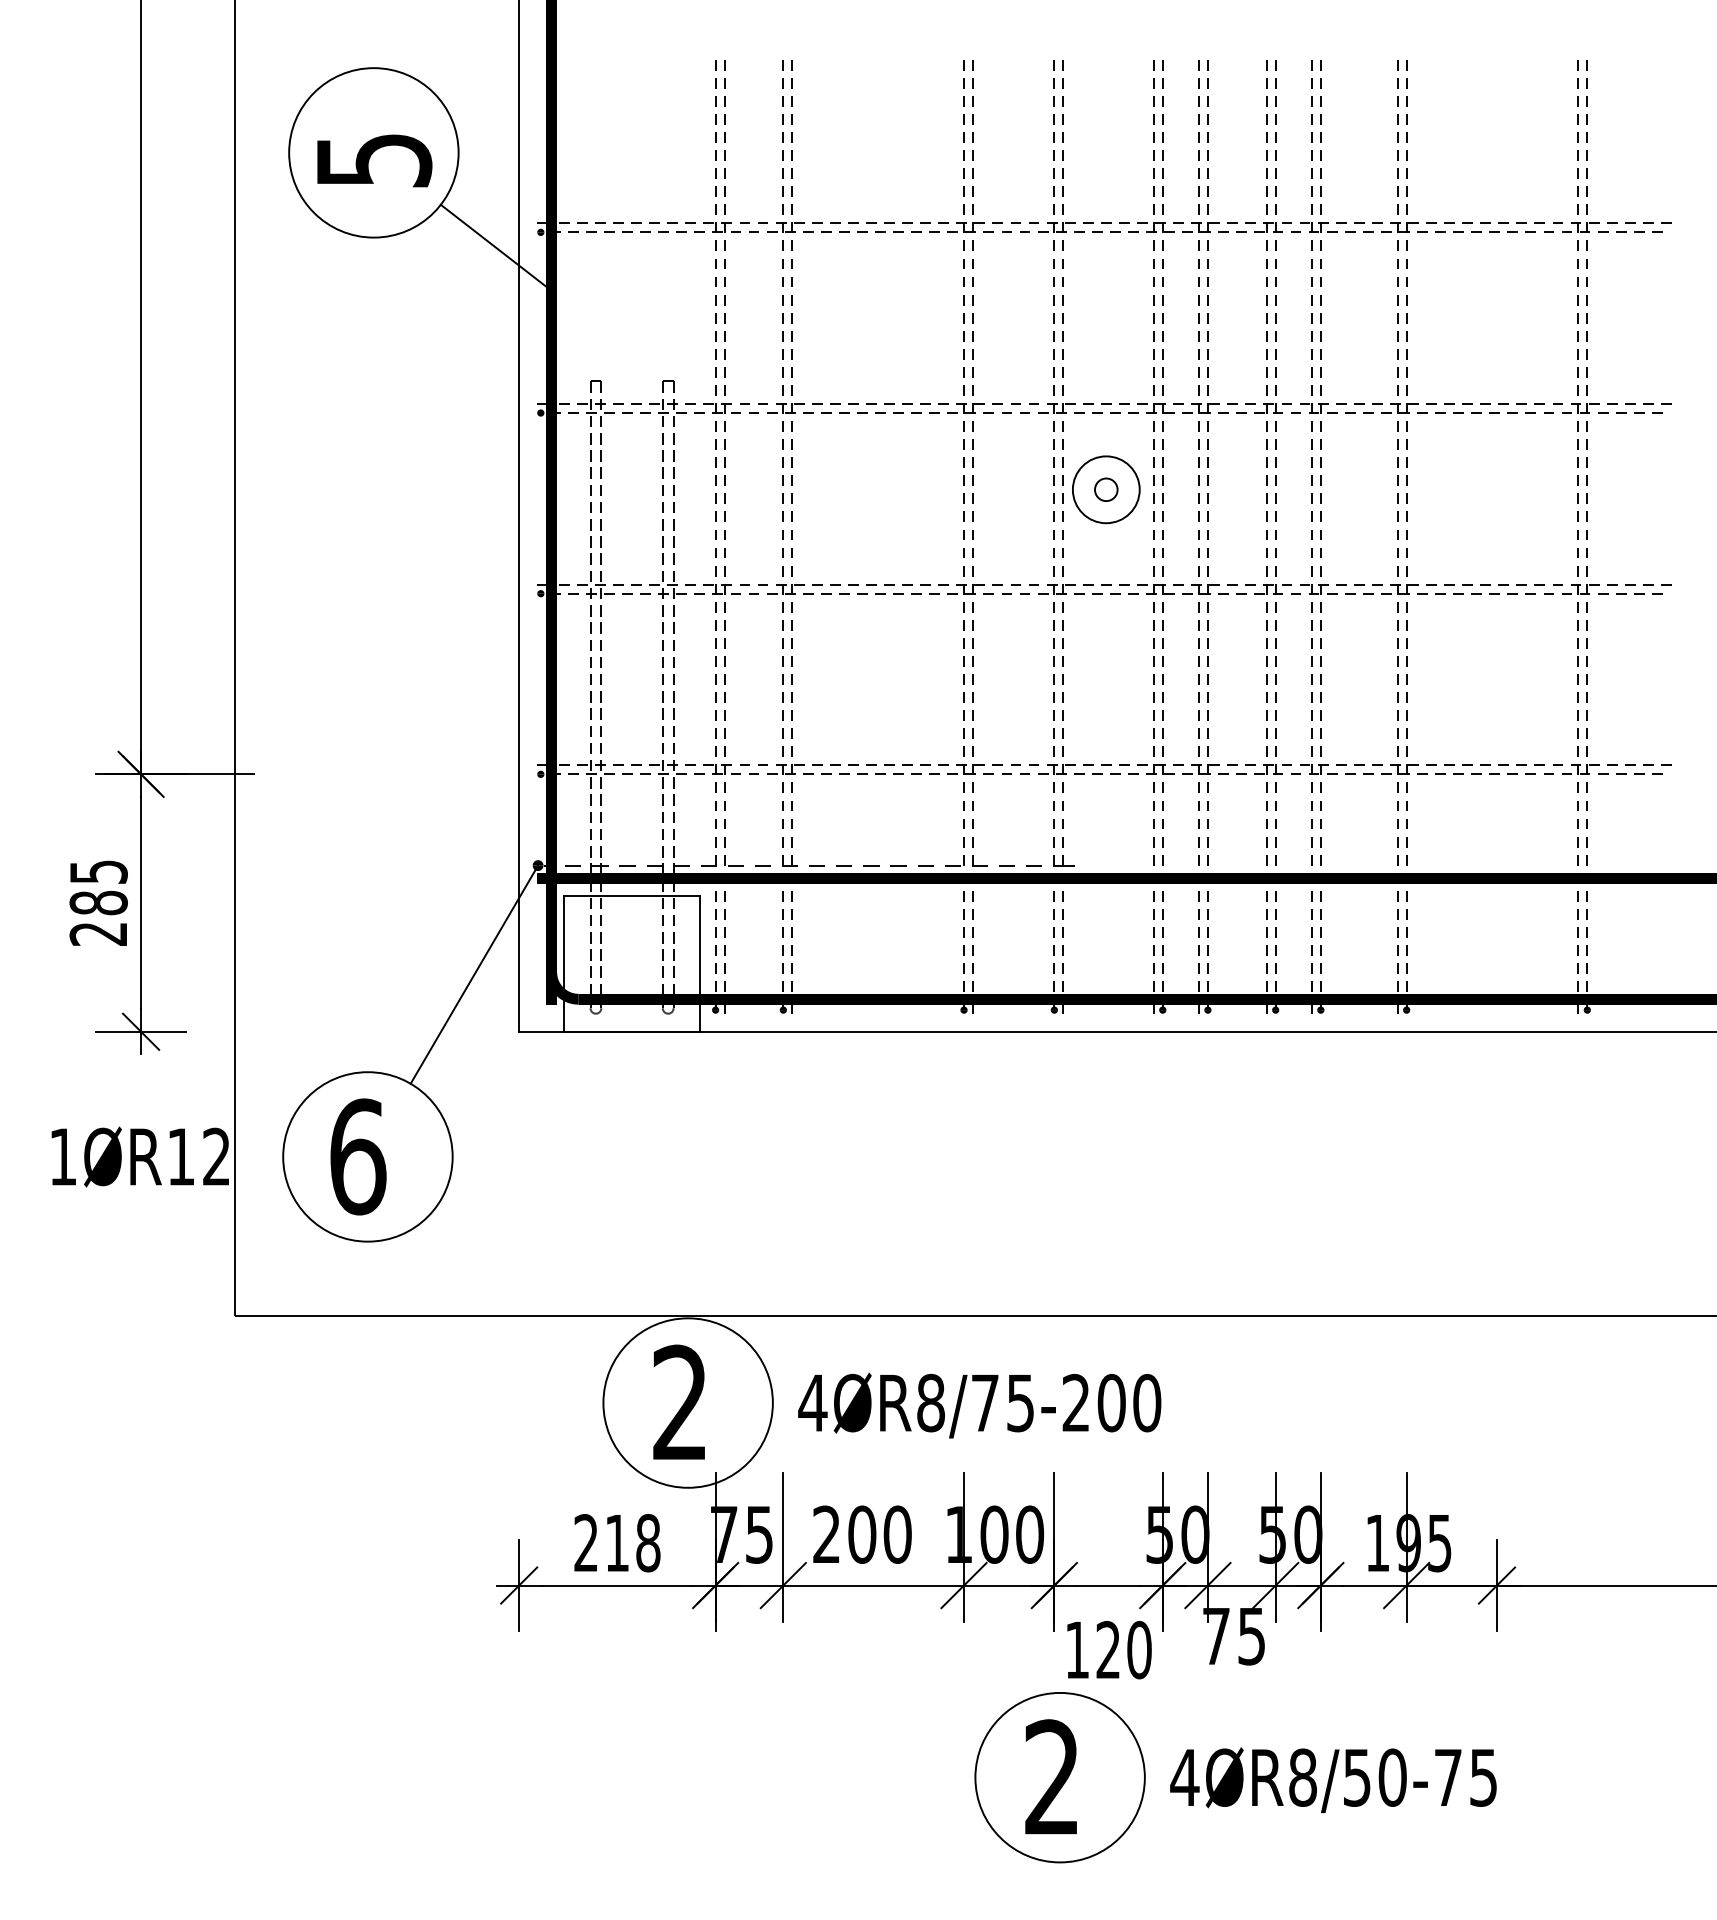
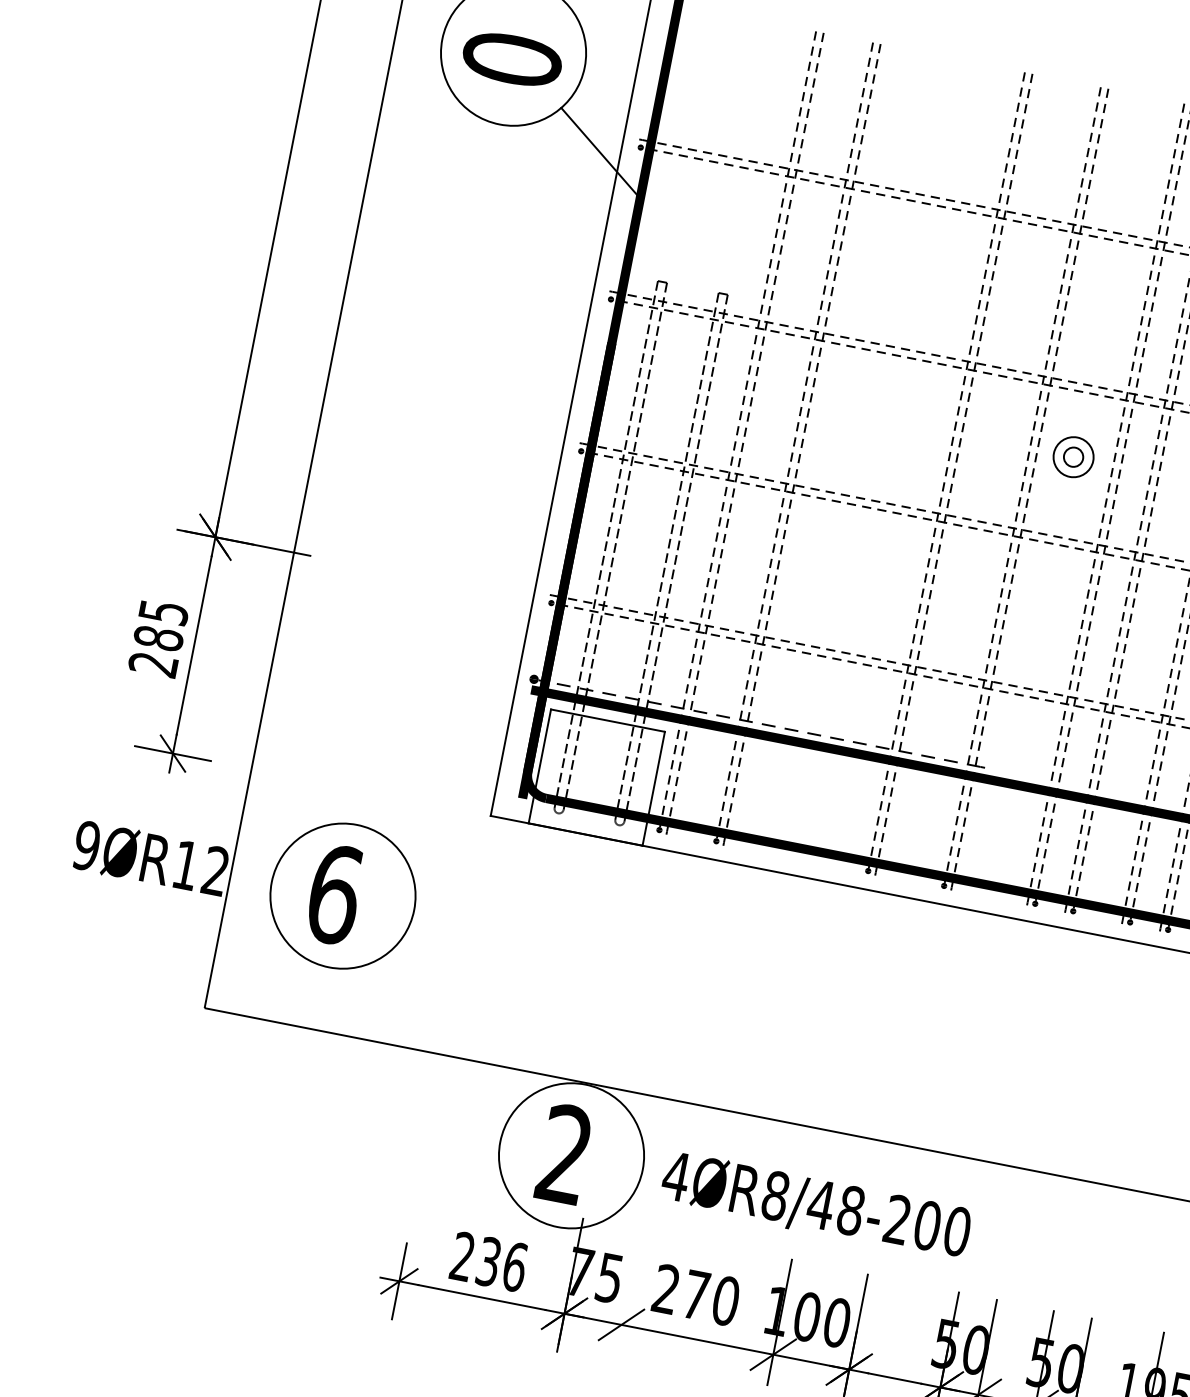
text: (373, 160) -> (511, 59), 5 -> 0
circle: (1105, 489) -> (1072, 456), size x0.7
line: (474, 974) -> (462, 760), removed
text: (63, 1156) -> (87, 845), 1ØR12 -> 9ØR12
text: (1002, 1402) -> (835, 1207), 4ØR8/75-200 -> 4ØR8/48-200
text: (862, 1534) -> (696, 1295), 200 -> 270
text: (632, 1543) -> (501, 1264), 218 -> 236
line: (783, 1546) -> (628, 1292), removed

